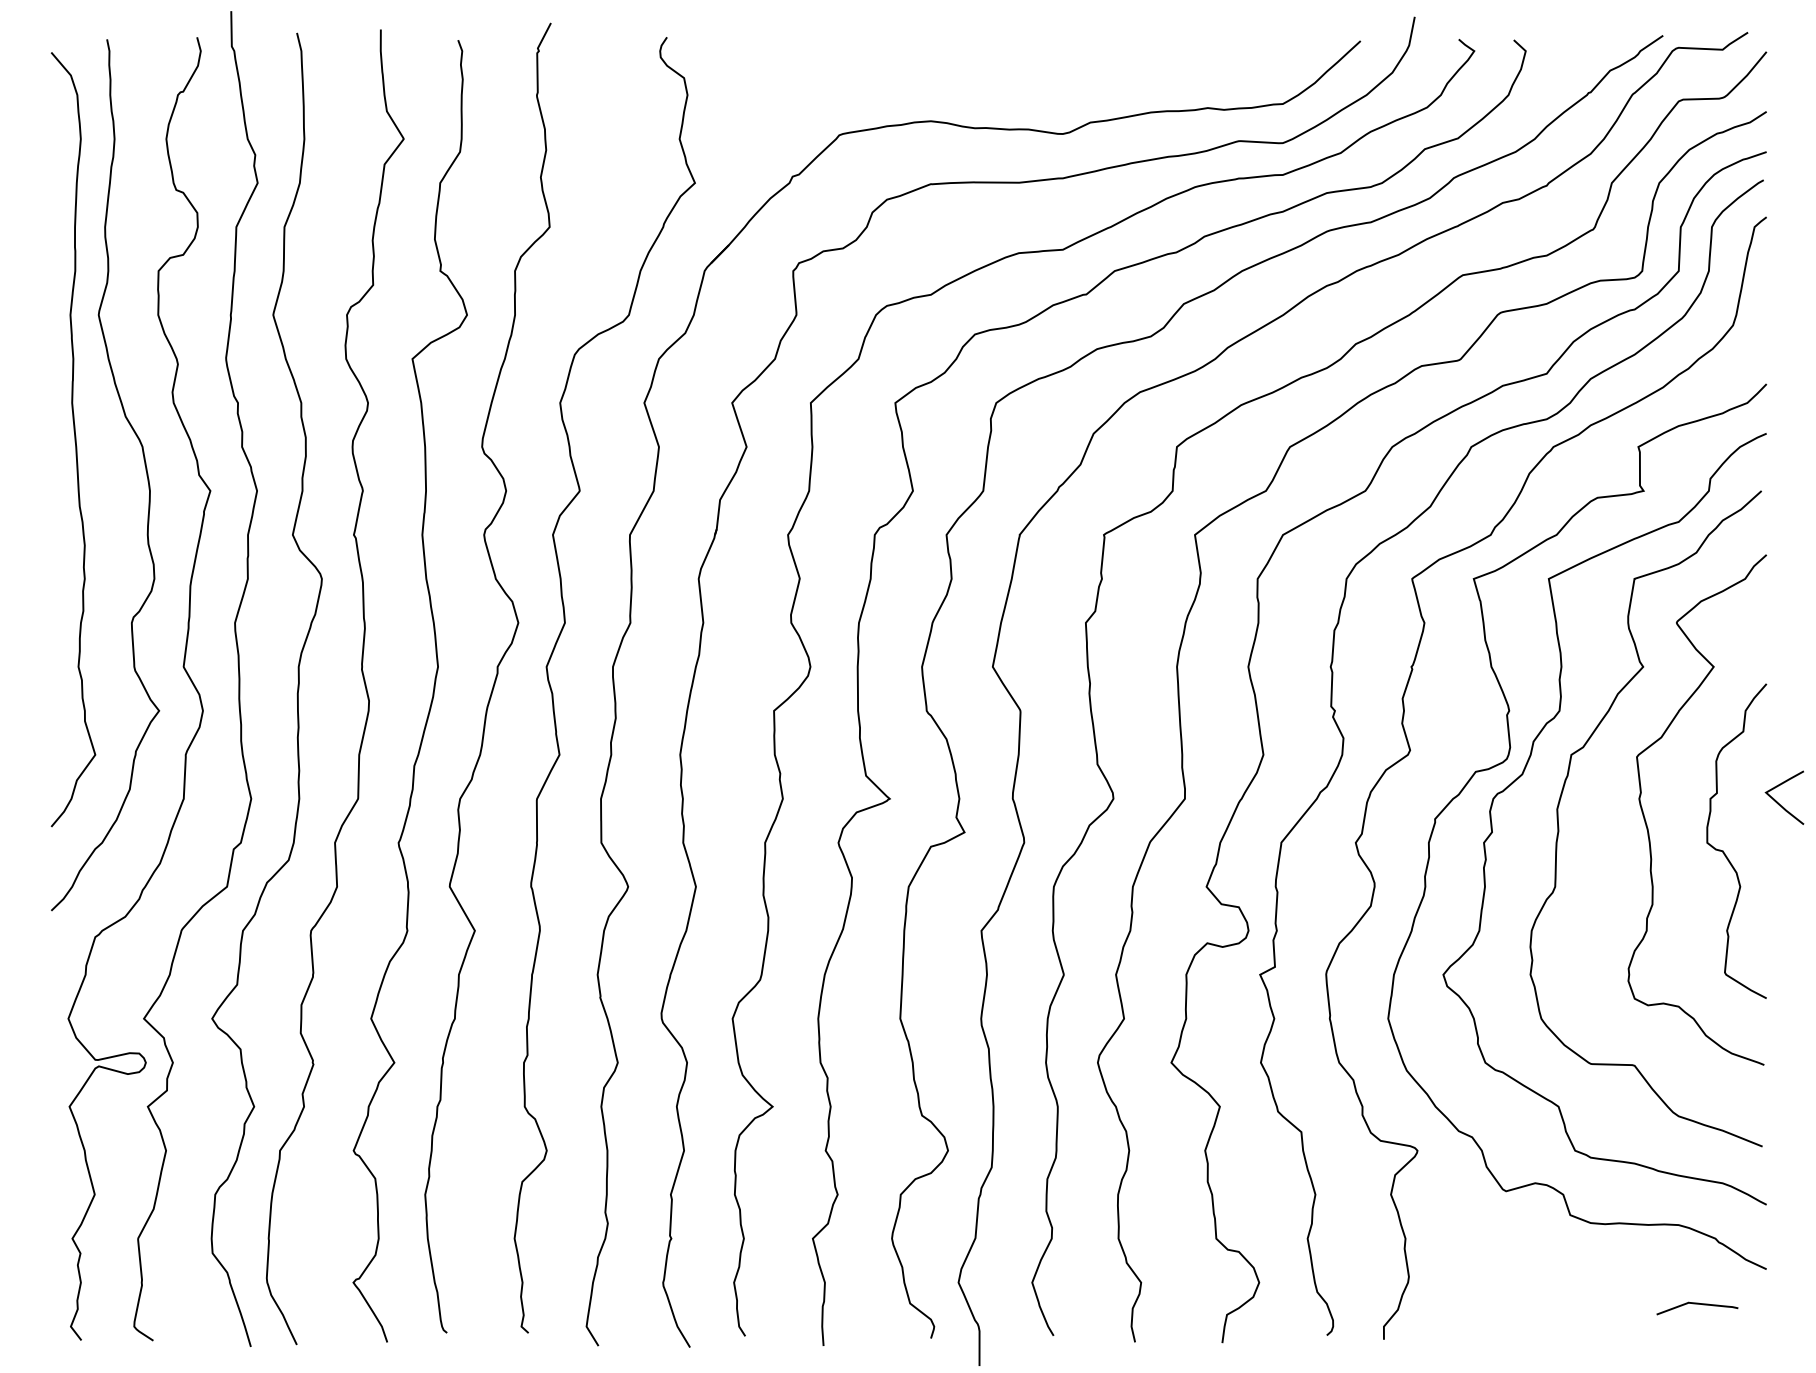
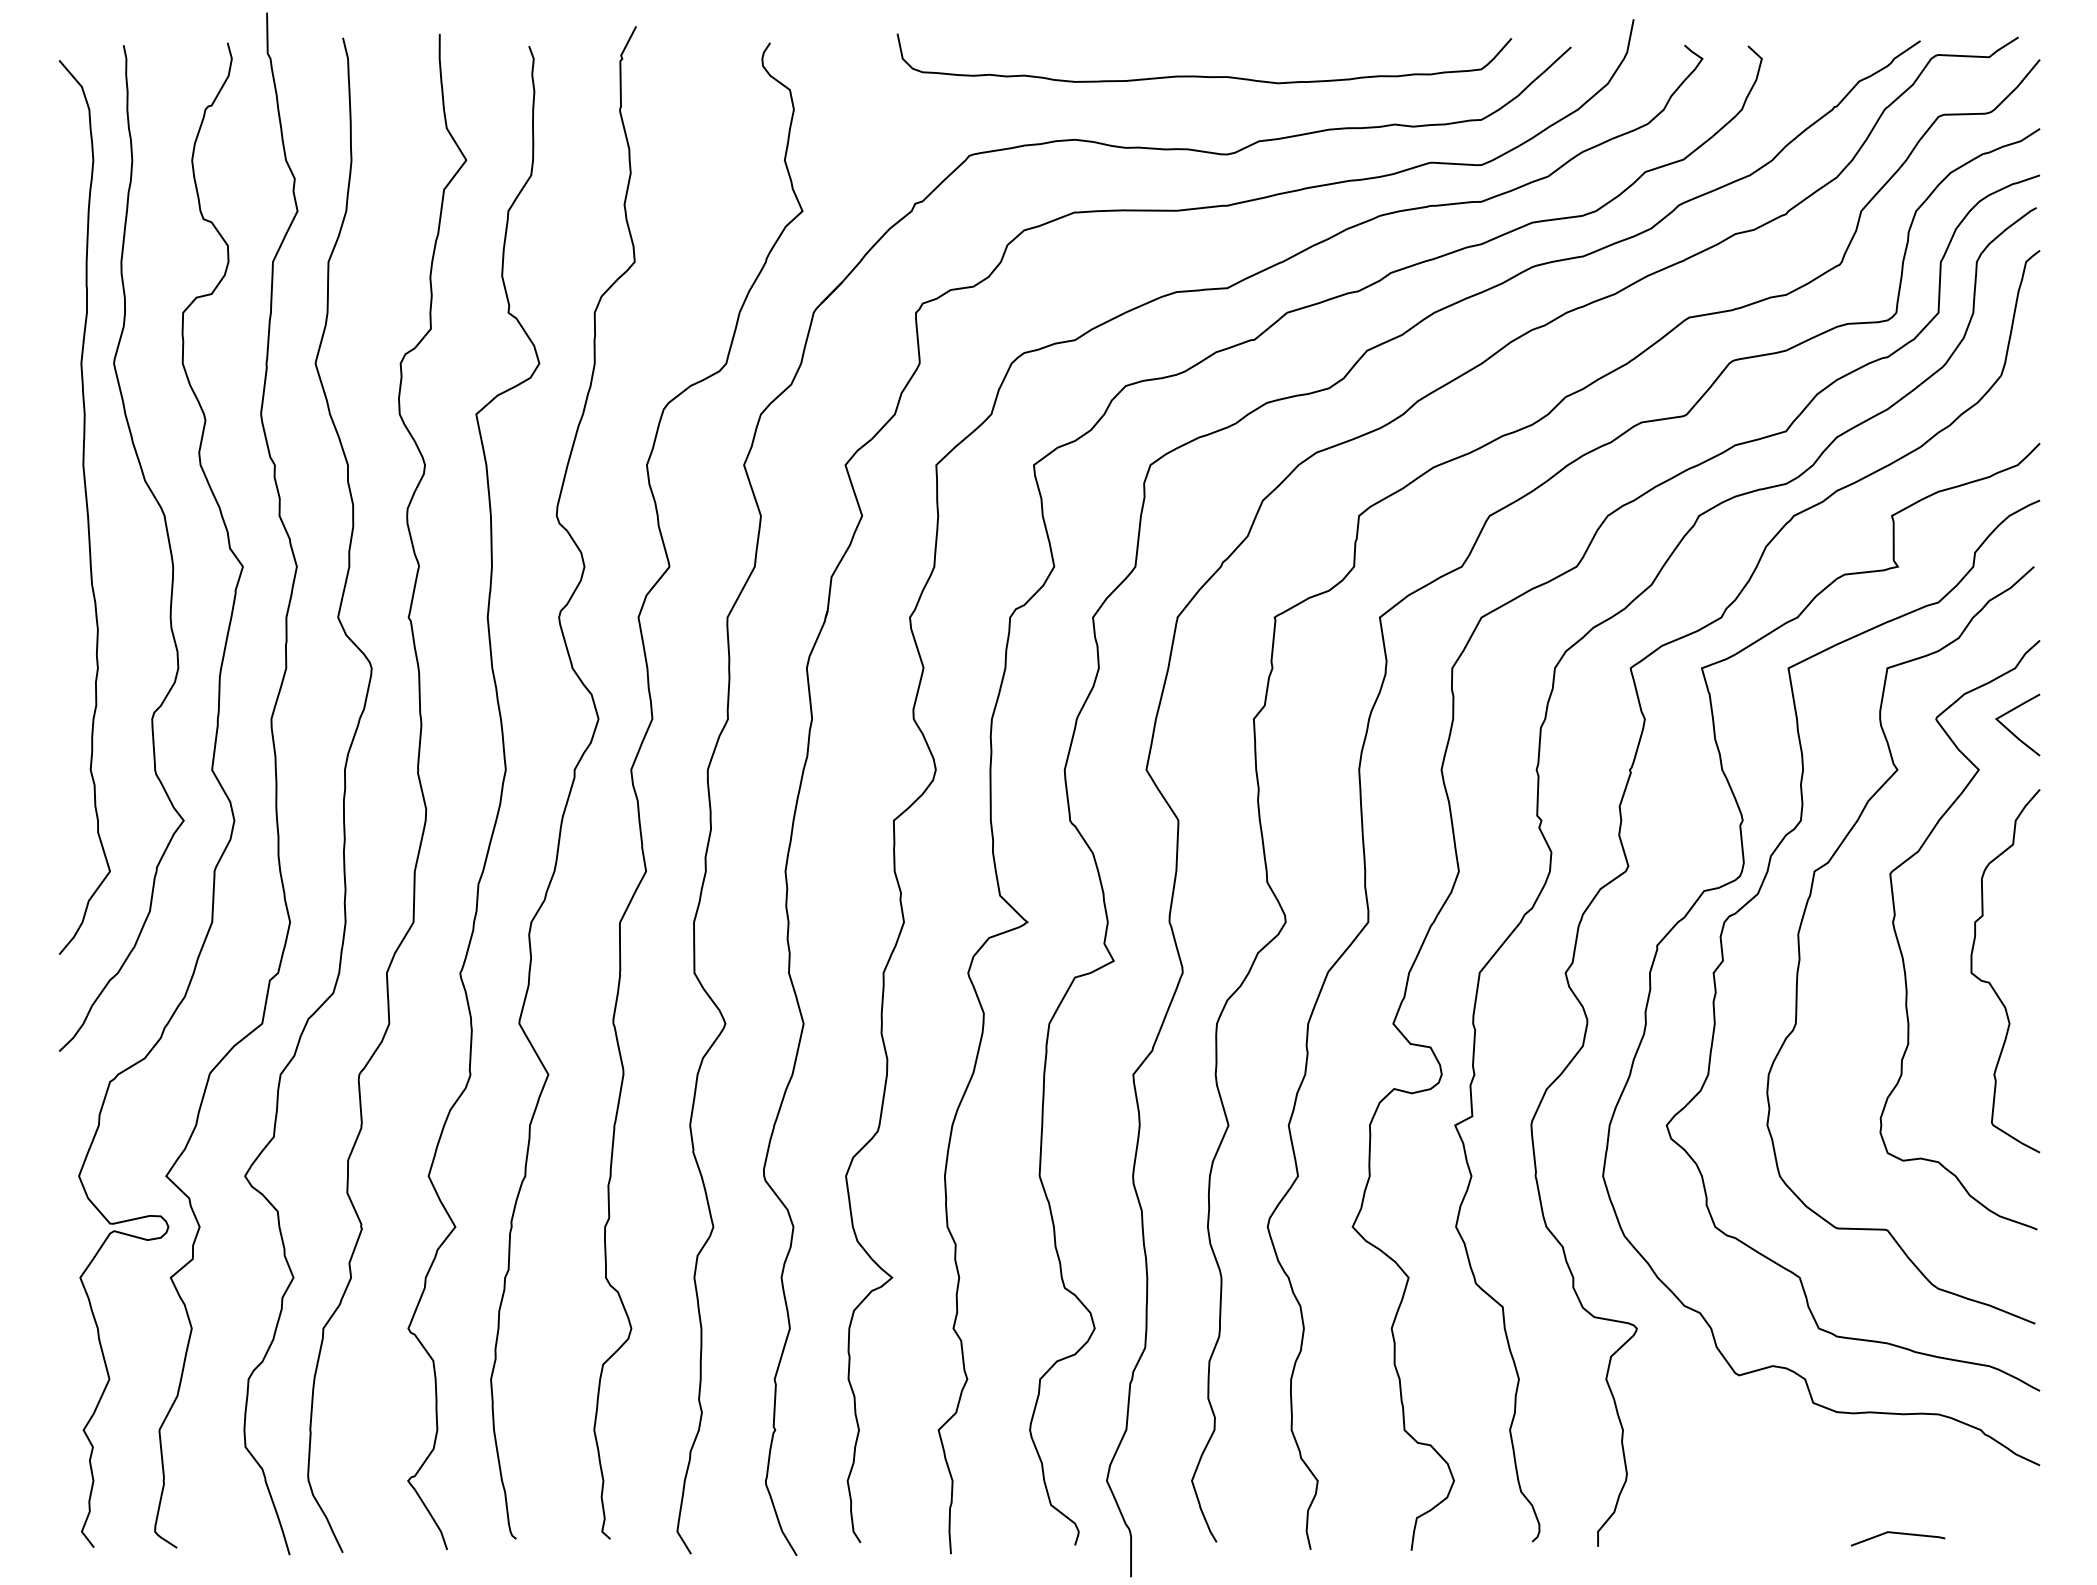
curve: (1041, 65) -> (1202, 75), added
line: (1778, 802) -> (2010, 730), moved
curve: (1697, 1304) -> (1898, 1534), moved

